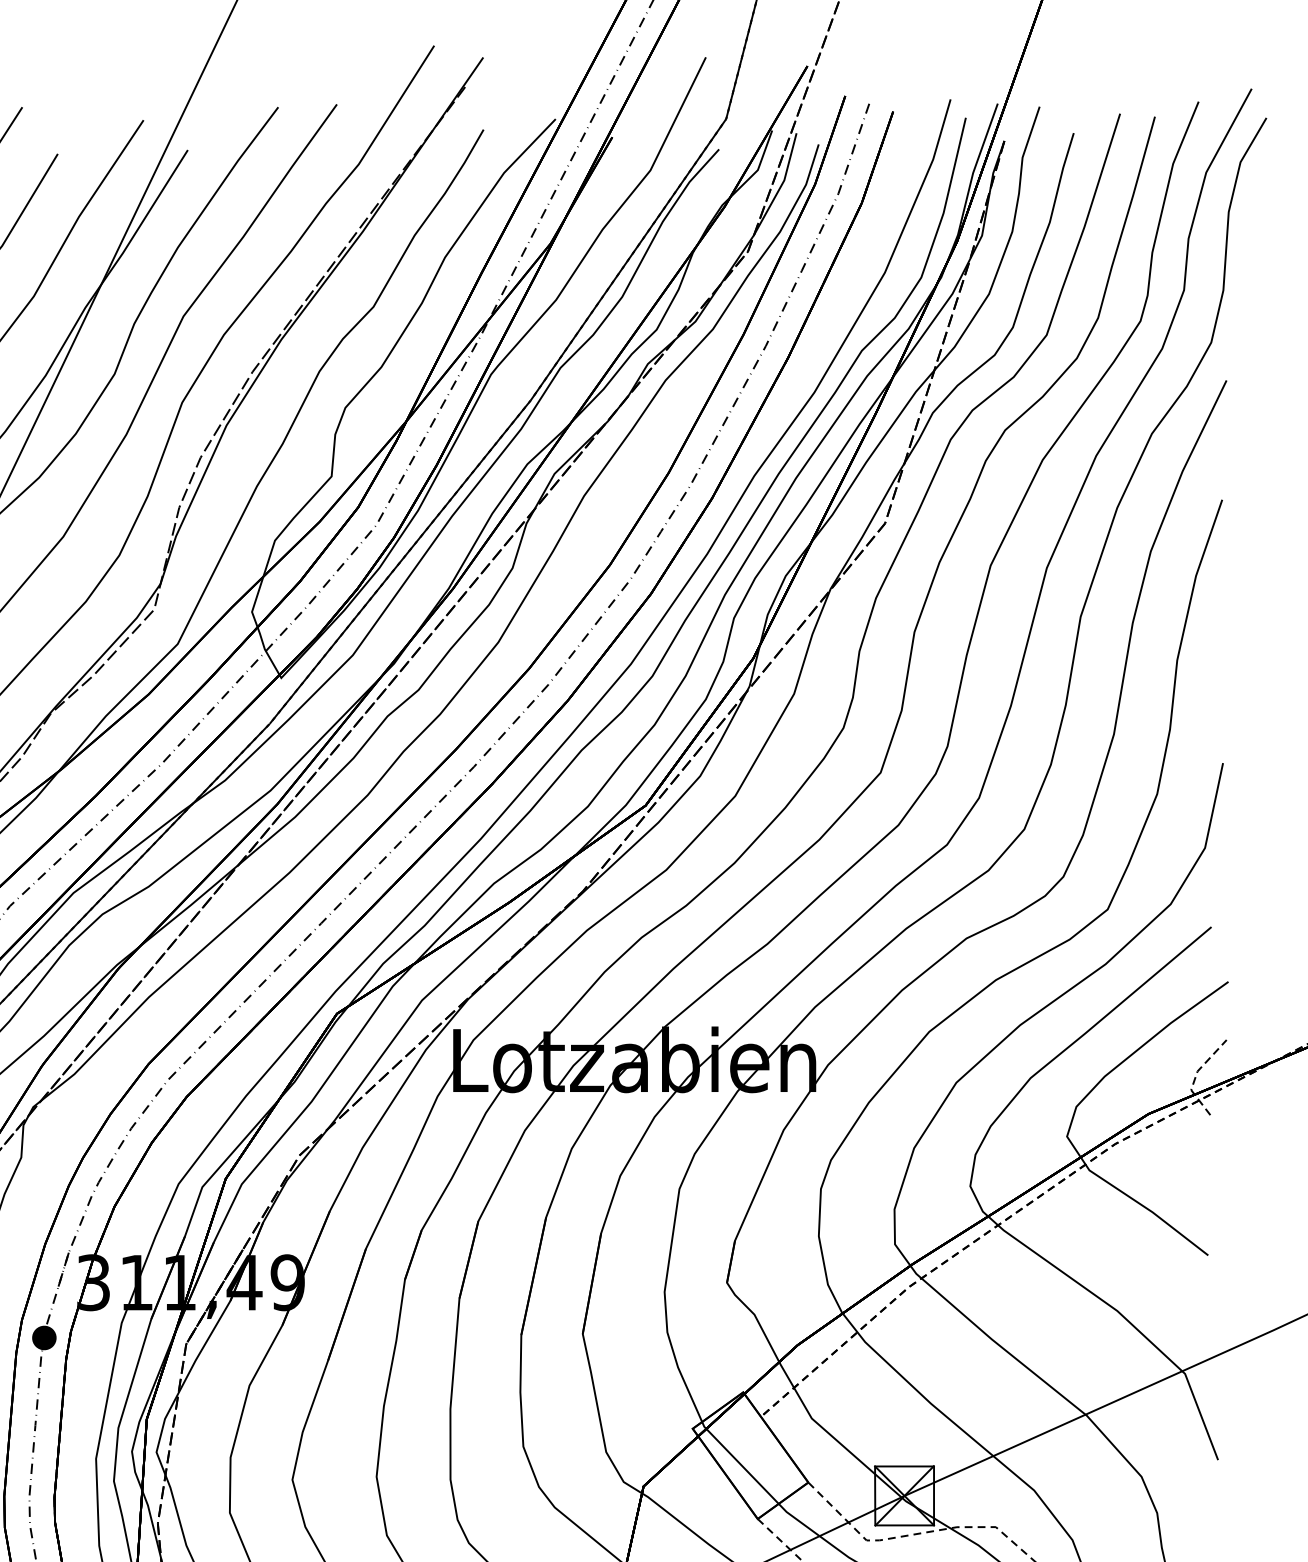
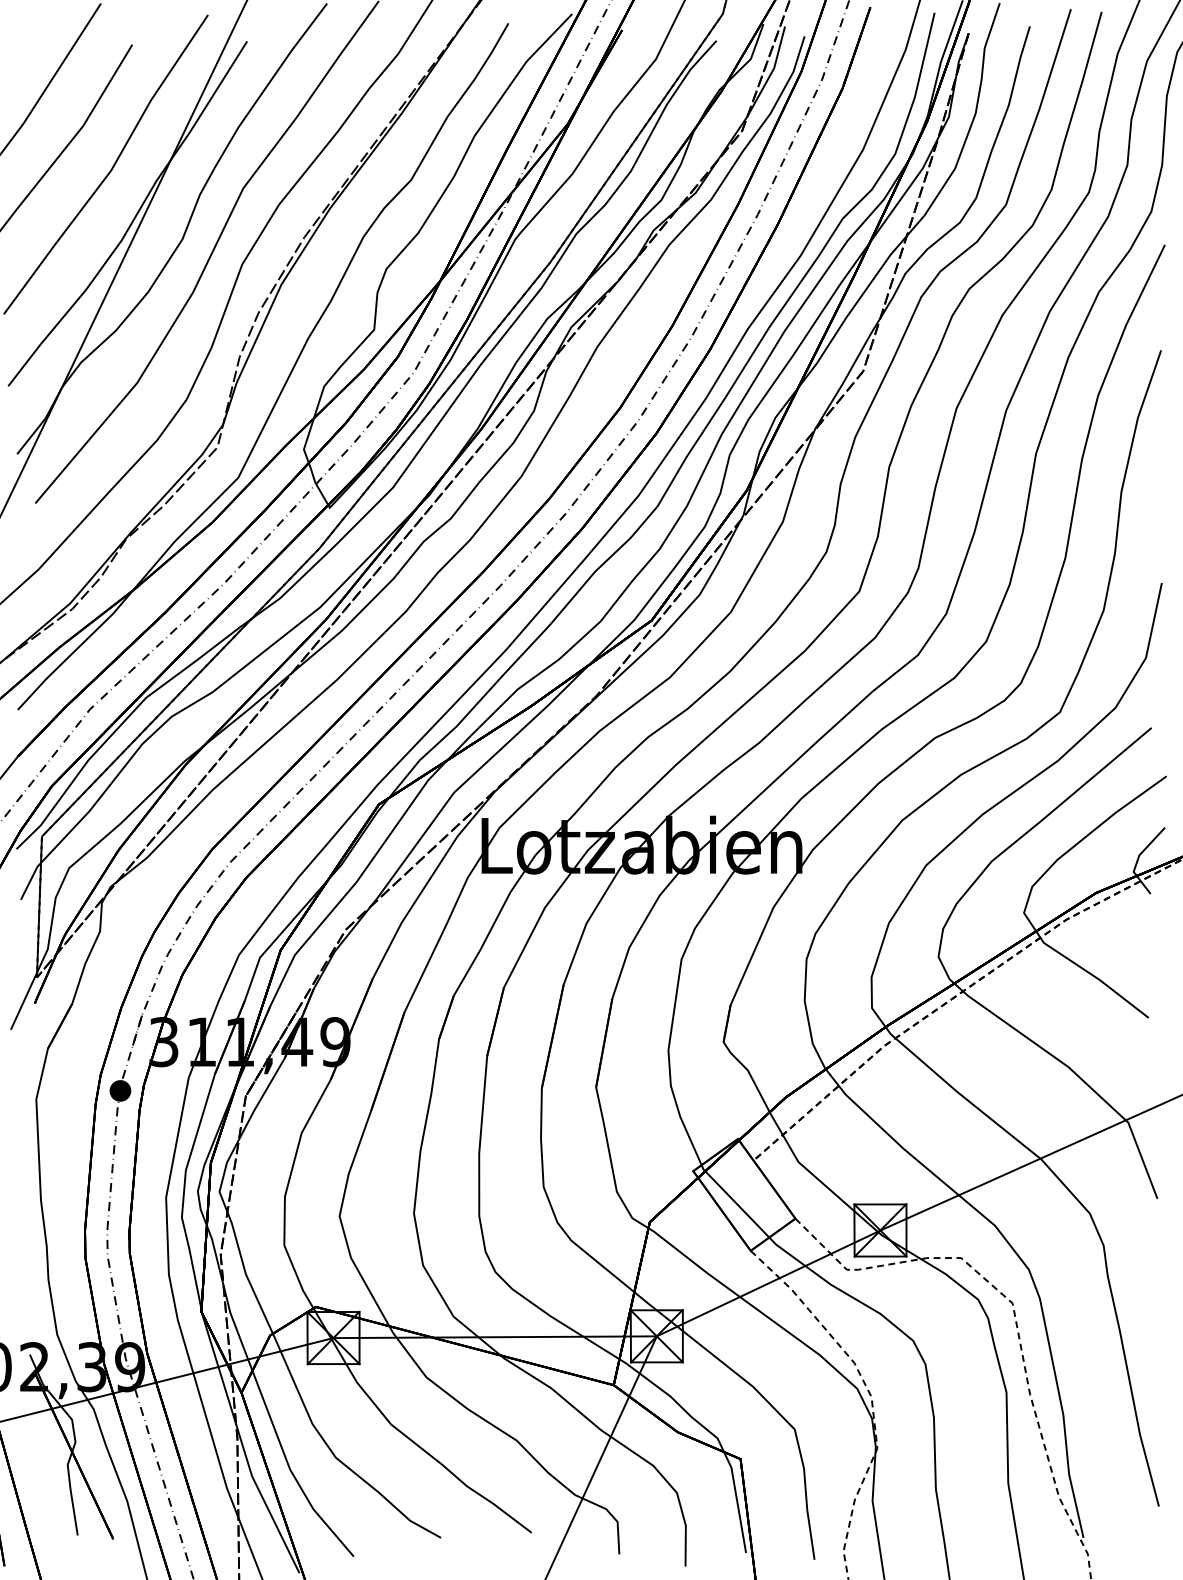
line: (1196, 1076) -> (1138, 859), dashed -> solid

